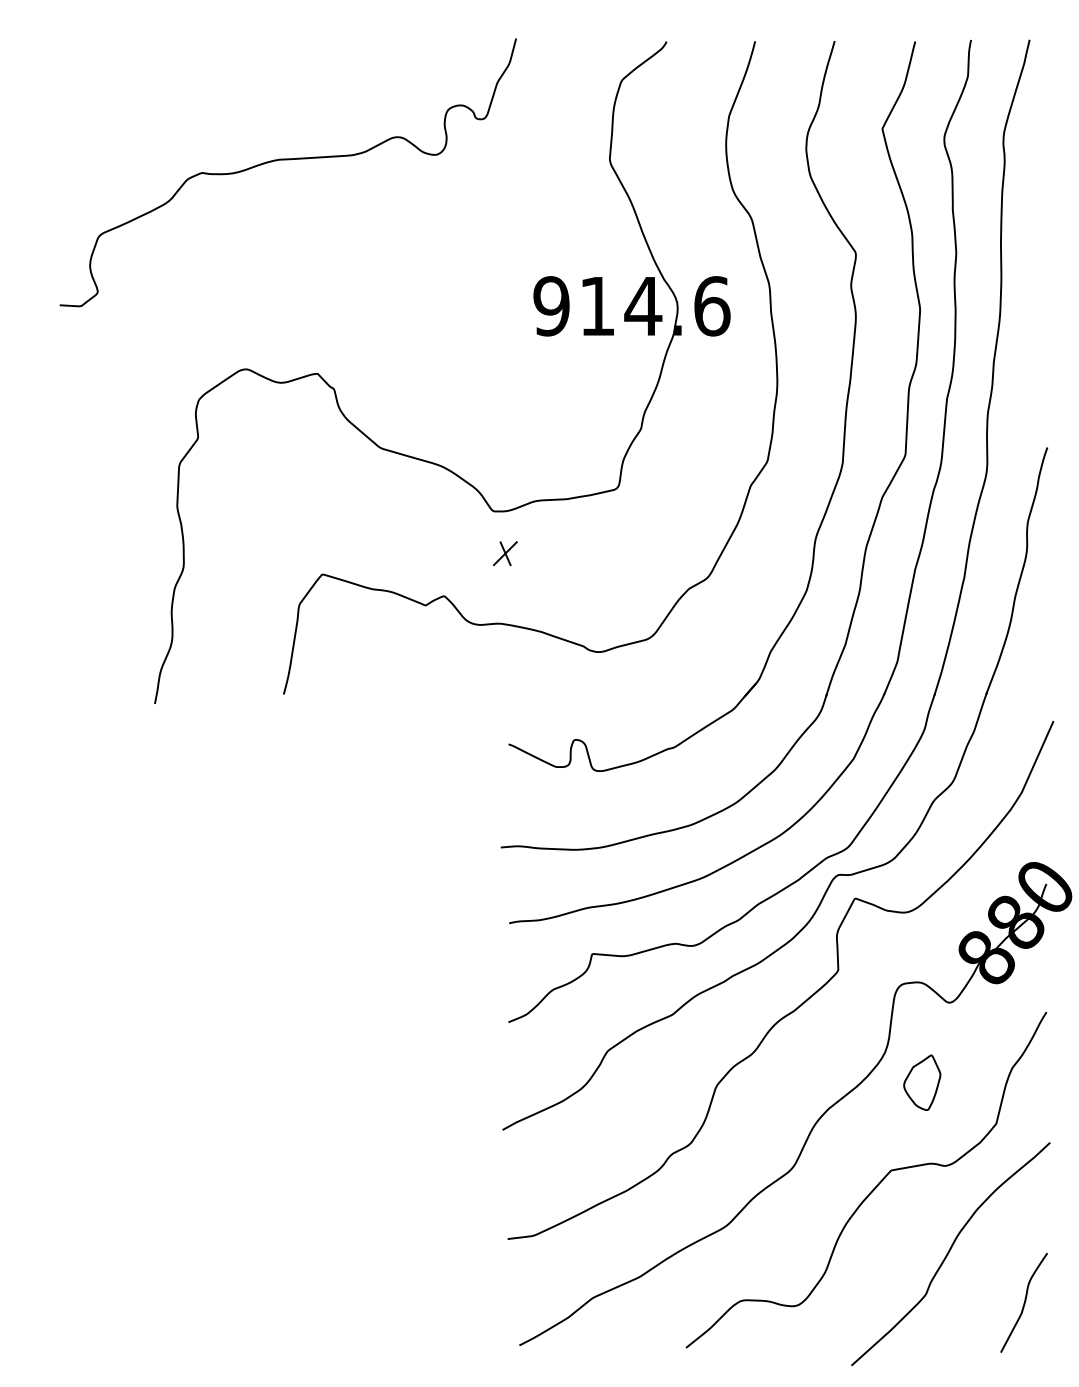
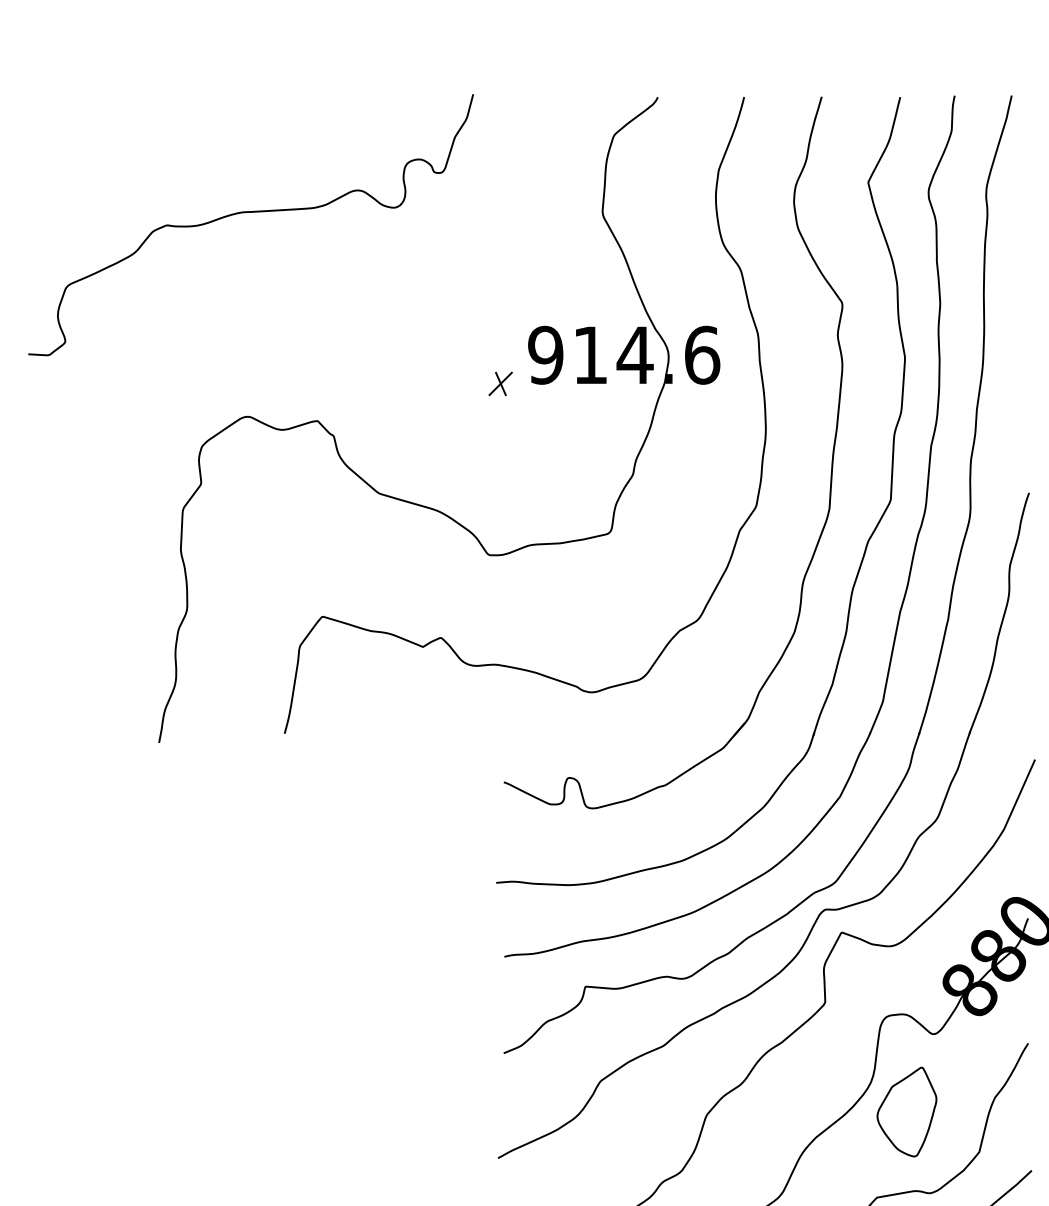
curve: (287, 160) -> (250, 213), moved
part: (505, 553) -> (500, 383), moved
part: (922, 1082) -> (907, 1111), size x1.67

